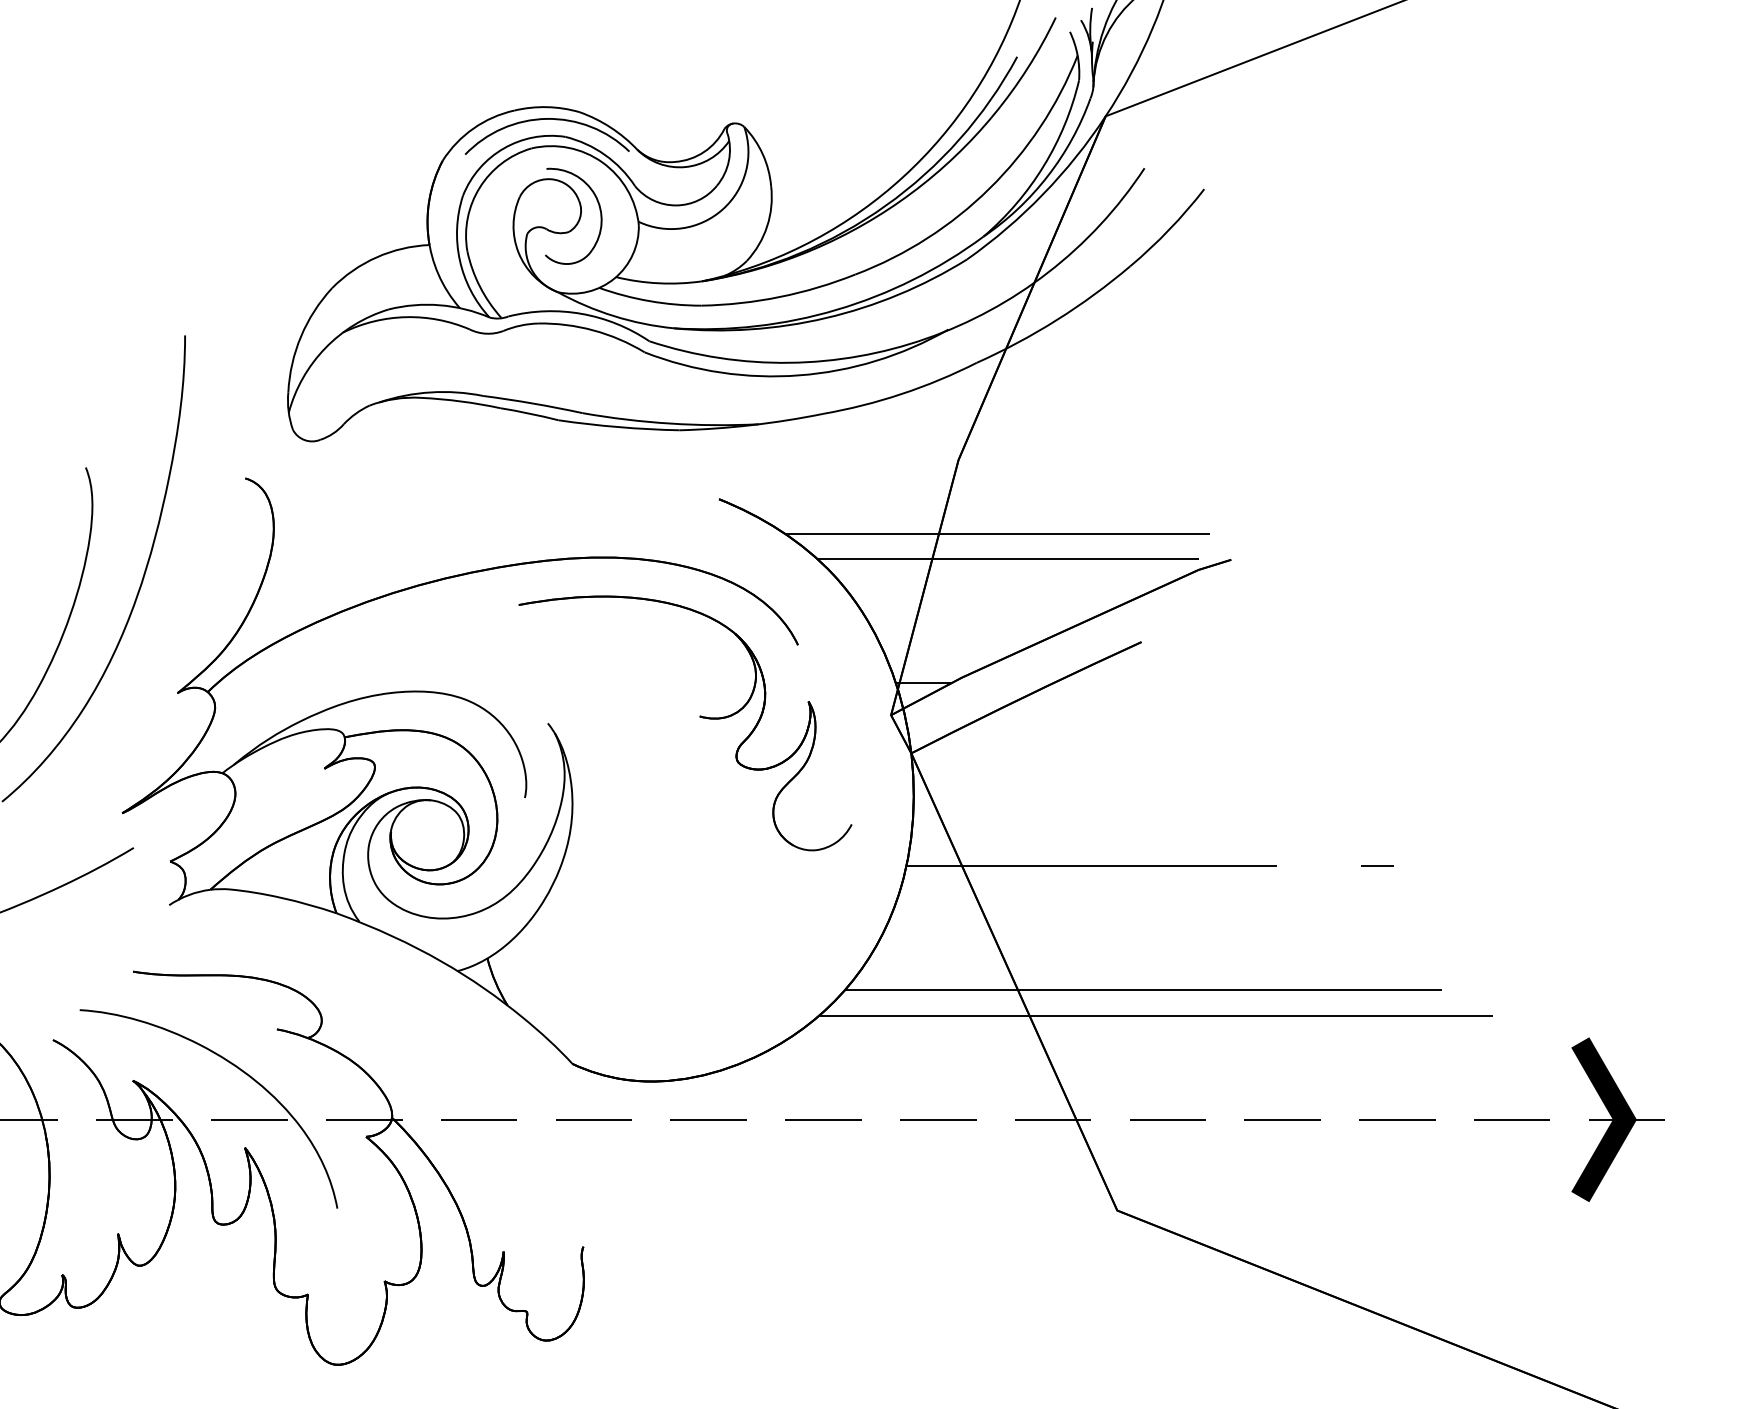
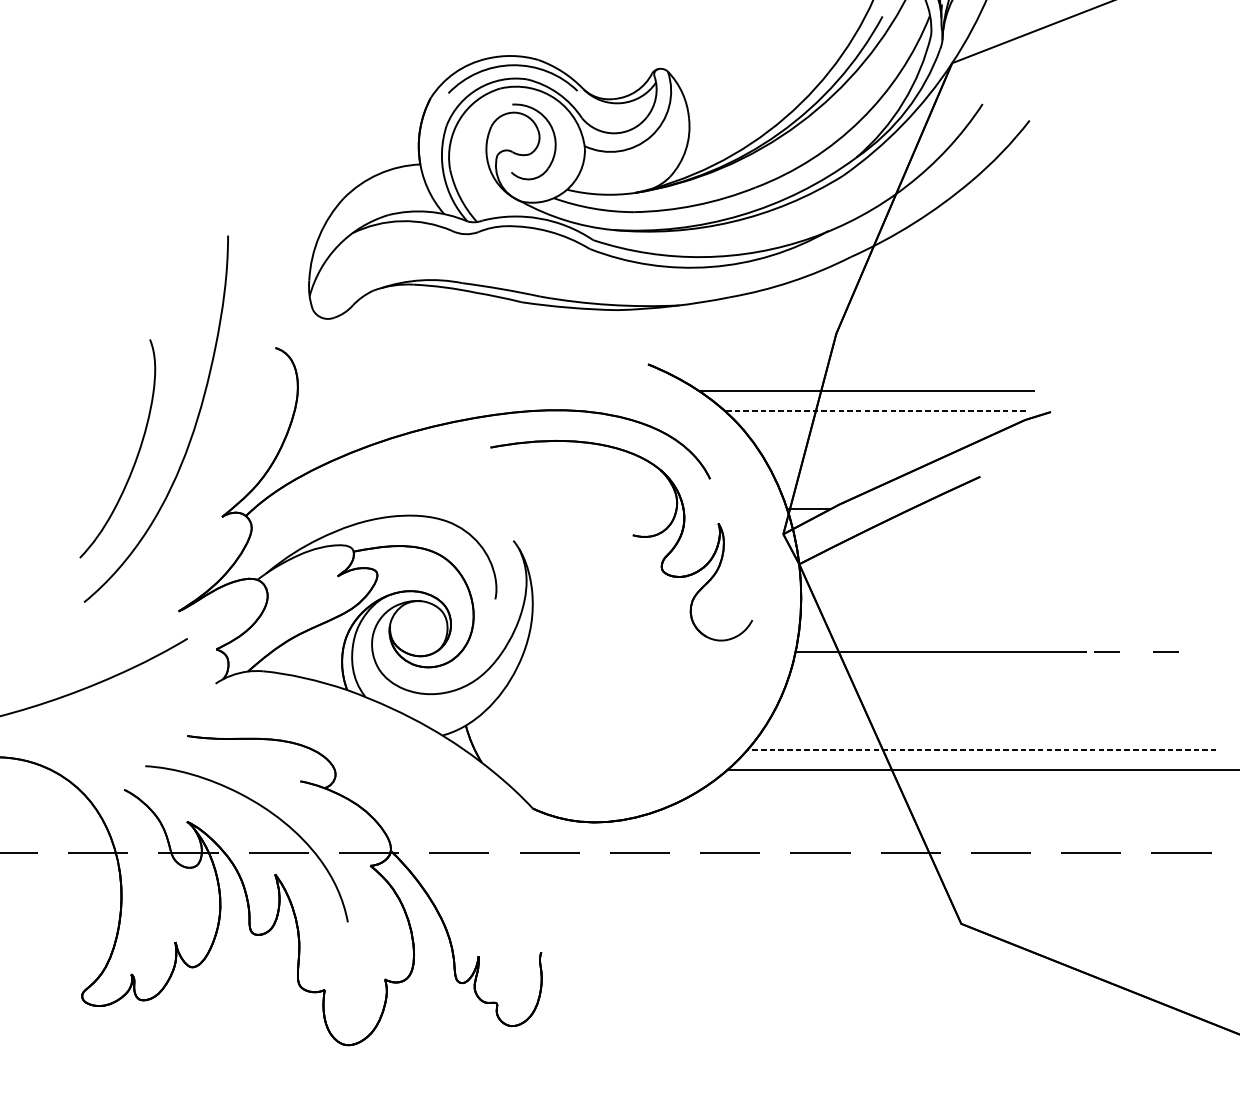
line: (1007, 558) -> (874, 411), solid -> dashed
line: (1302, 865) -> (1106, 652), added
line: (1142, 989) -> (981, 749), solid -> dashed

